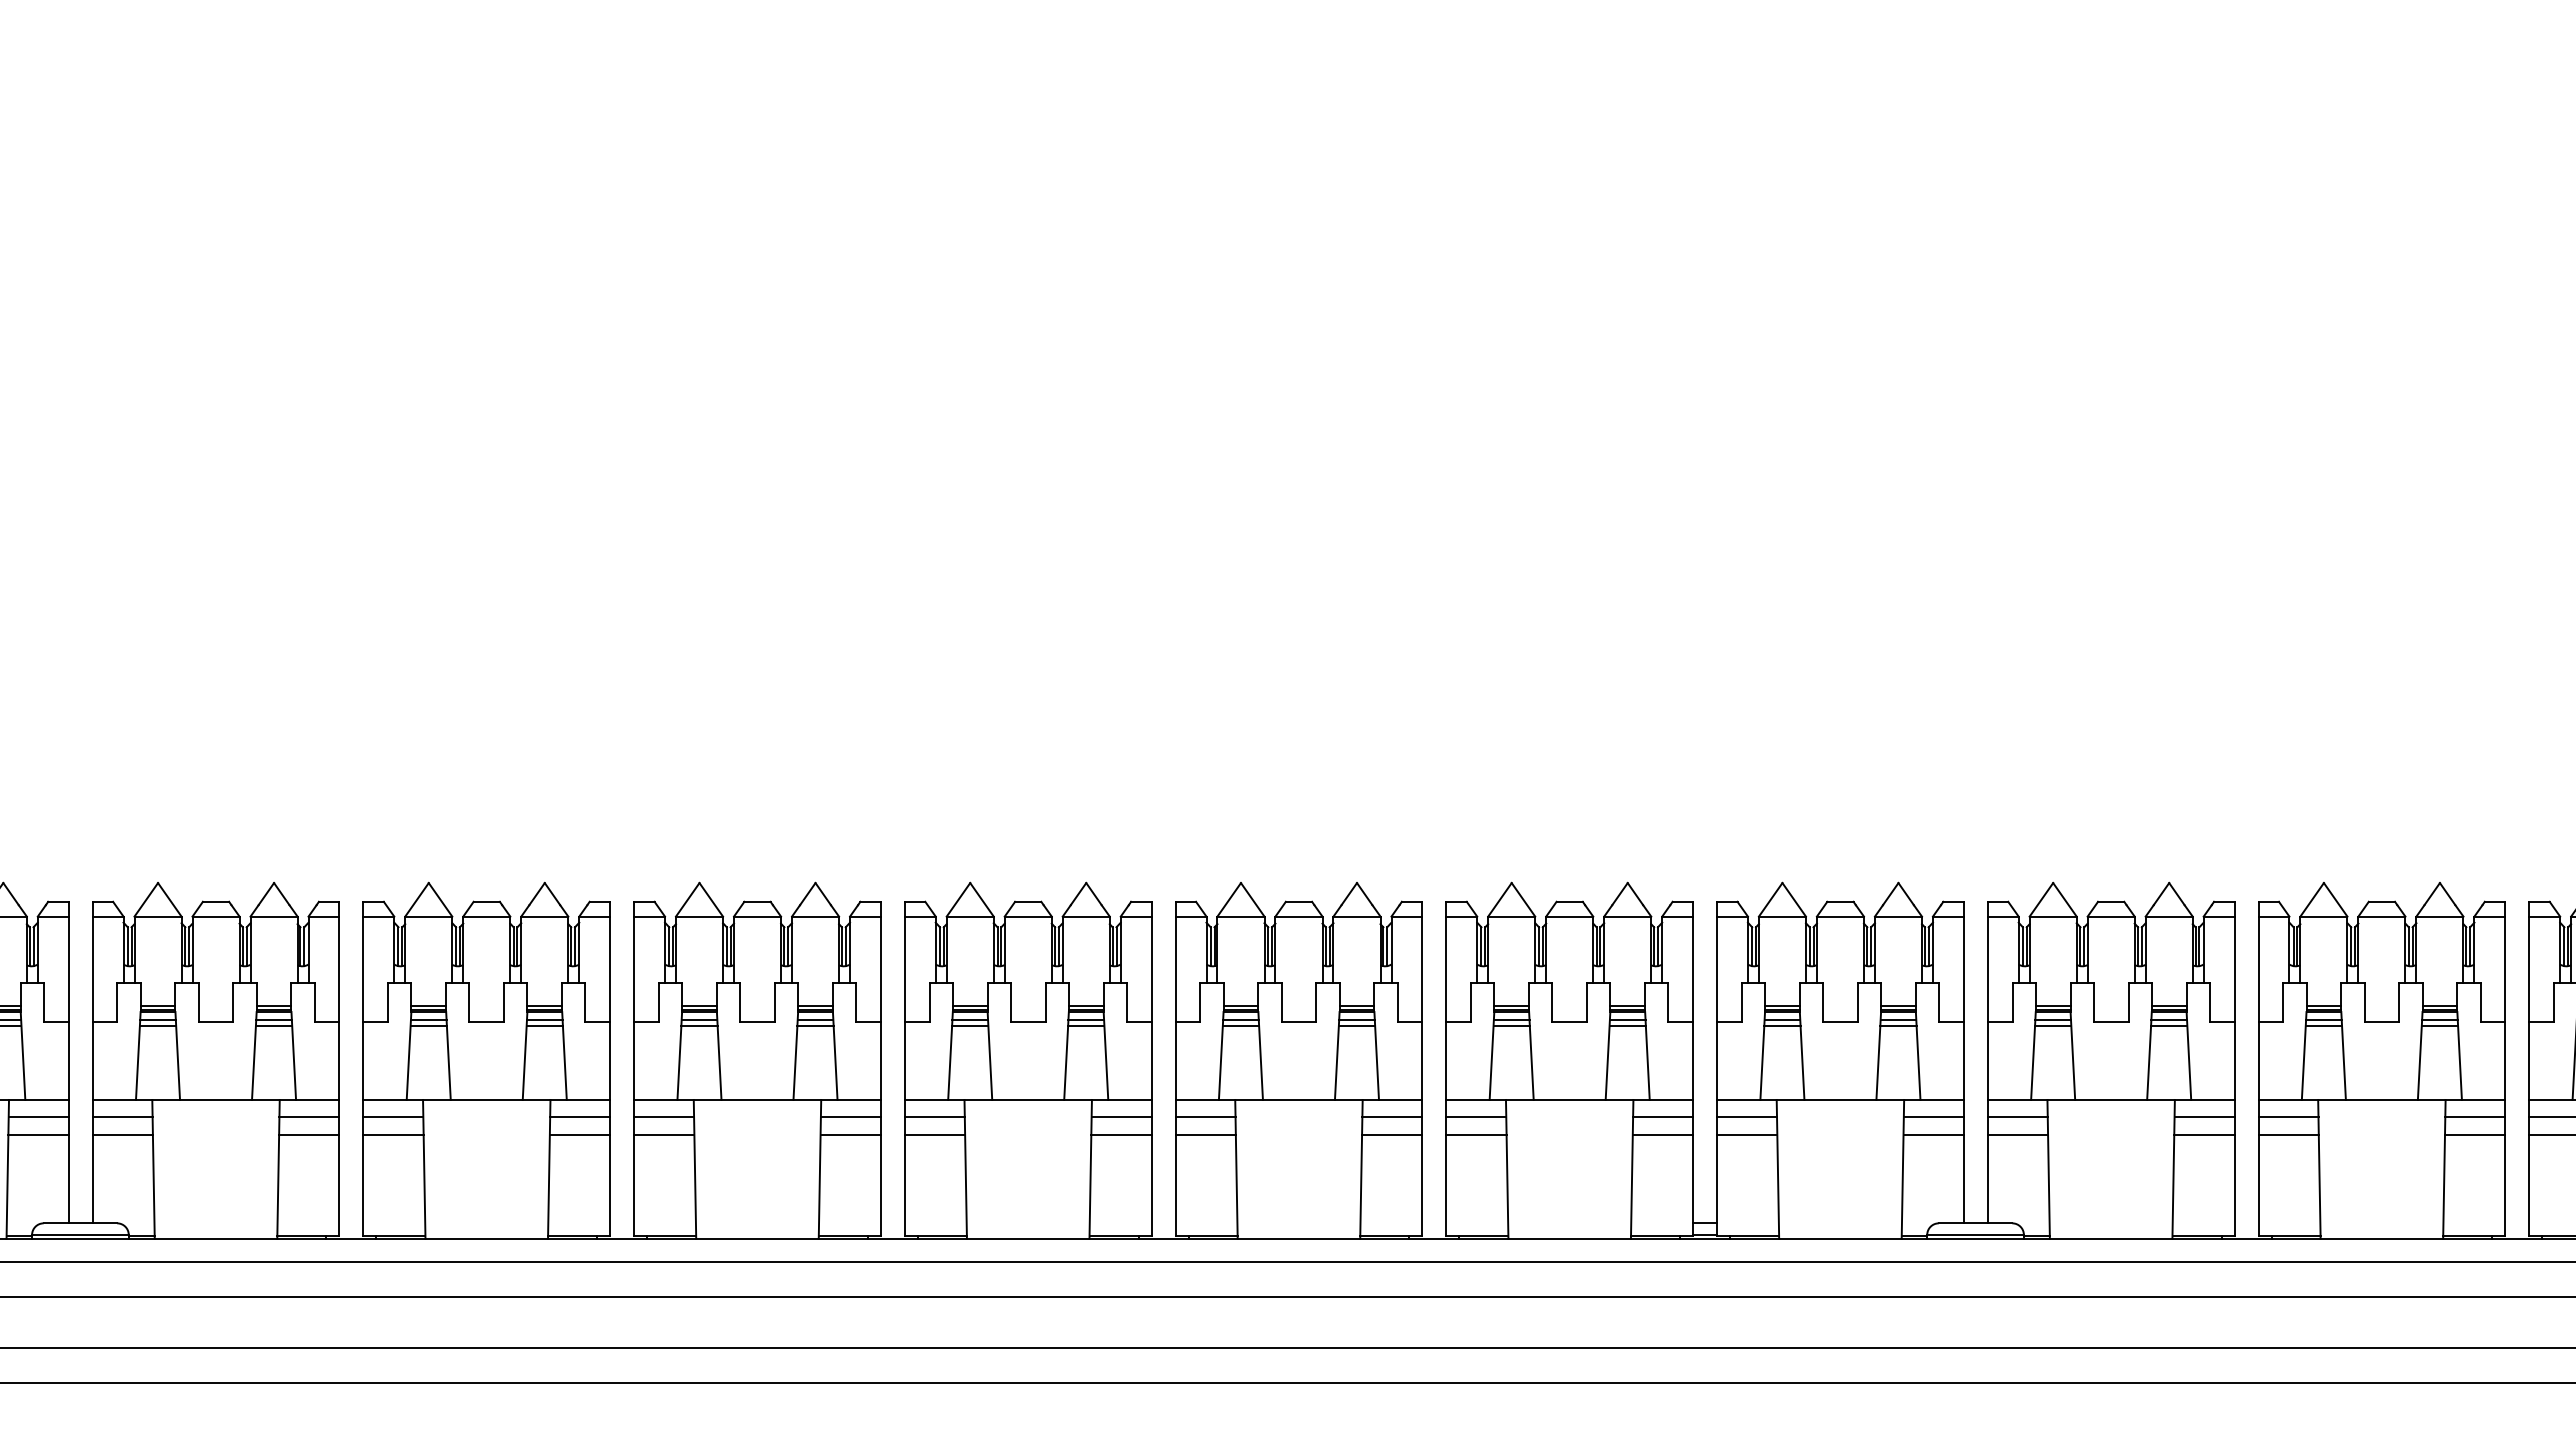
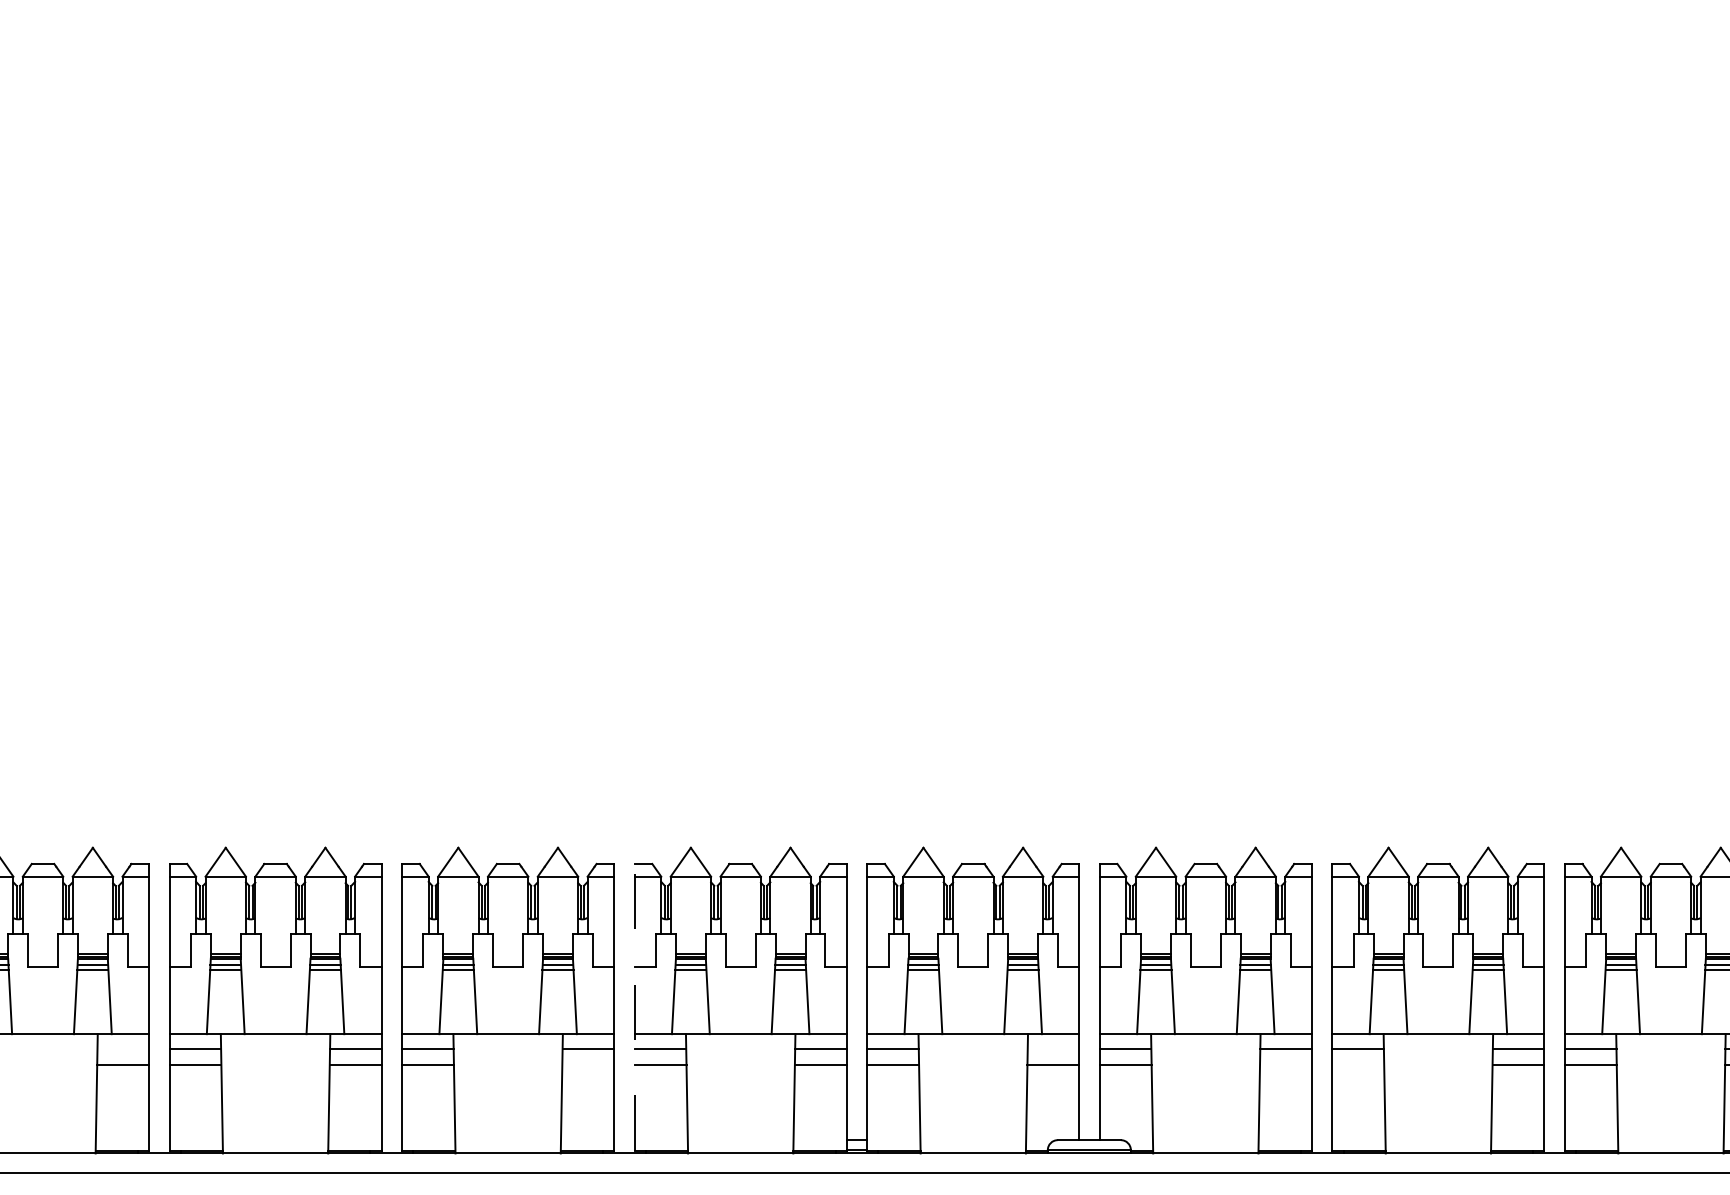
line: (1446, 1068) -> (634, 1007), solid -> dashed
line: (850, 1116) -> (122, 1048), removed
line: (1933, 1116) -> (1053, 1048), removed
line: (1392, 1135) -> (588, 1064), removed
line: (2204, 1135) -> (1286, 1064), removed
line: (2288, 1135) -> (1358, 1064), removed

